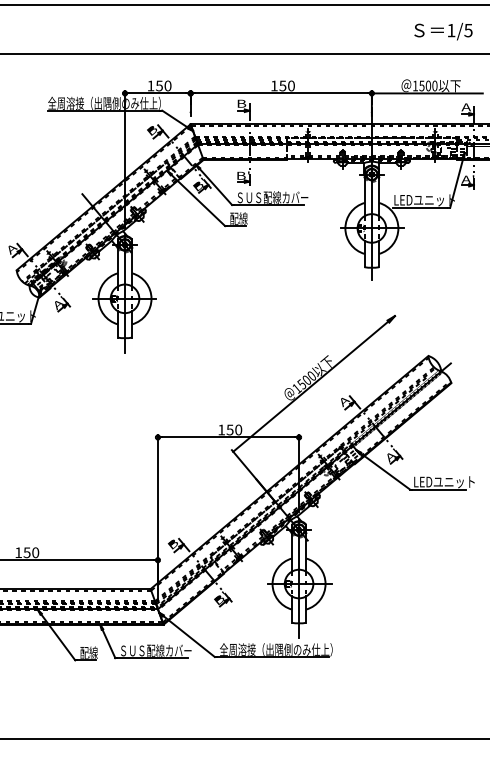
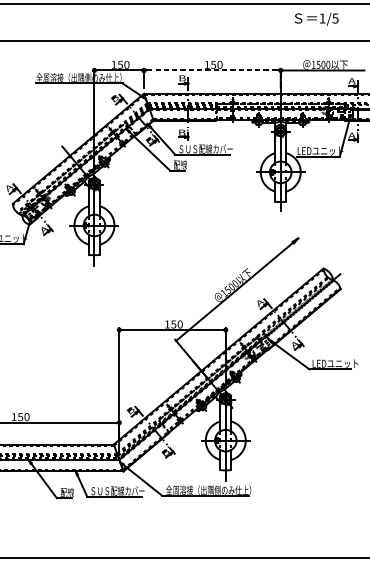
text: (443, 31) -> (316, 19), moved
line: (281, 93) -> (212, 70), solid -> dashed

